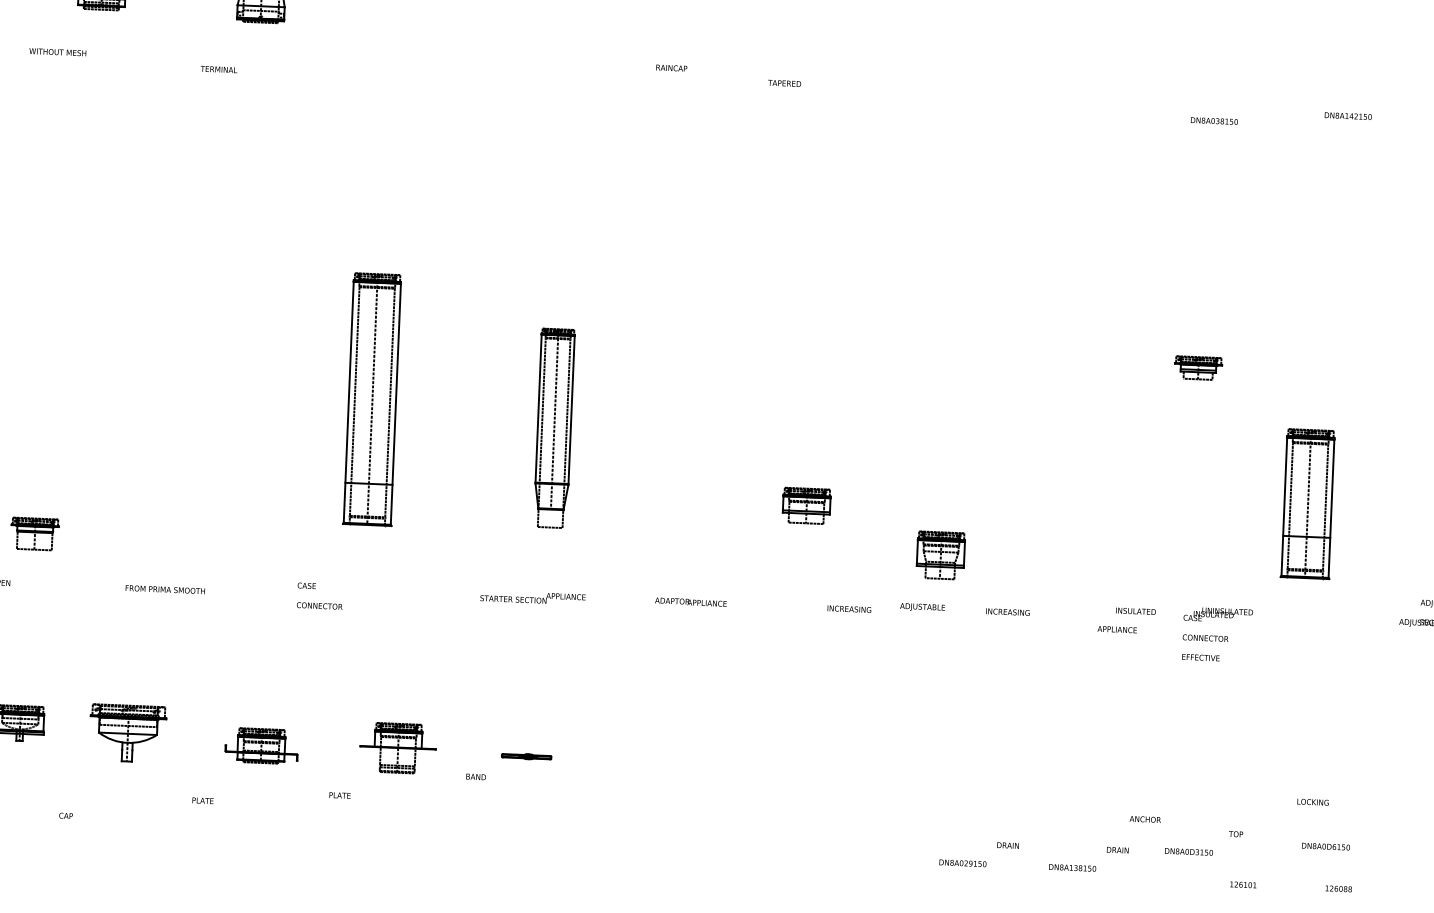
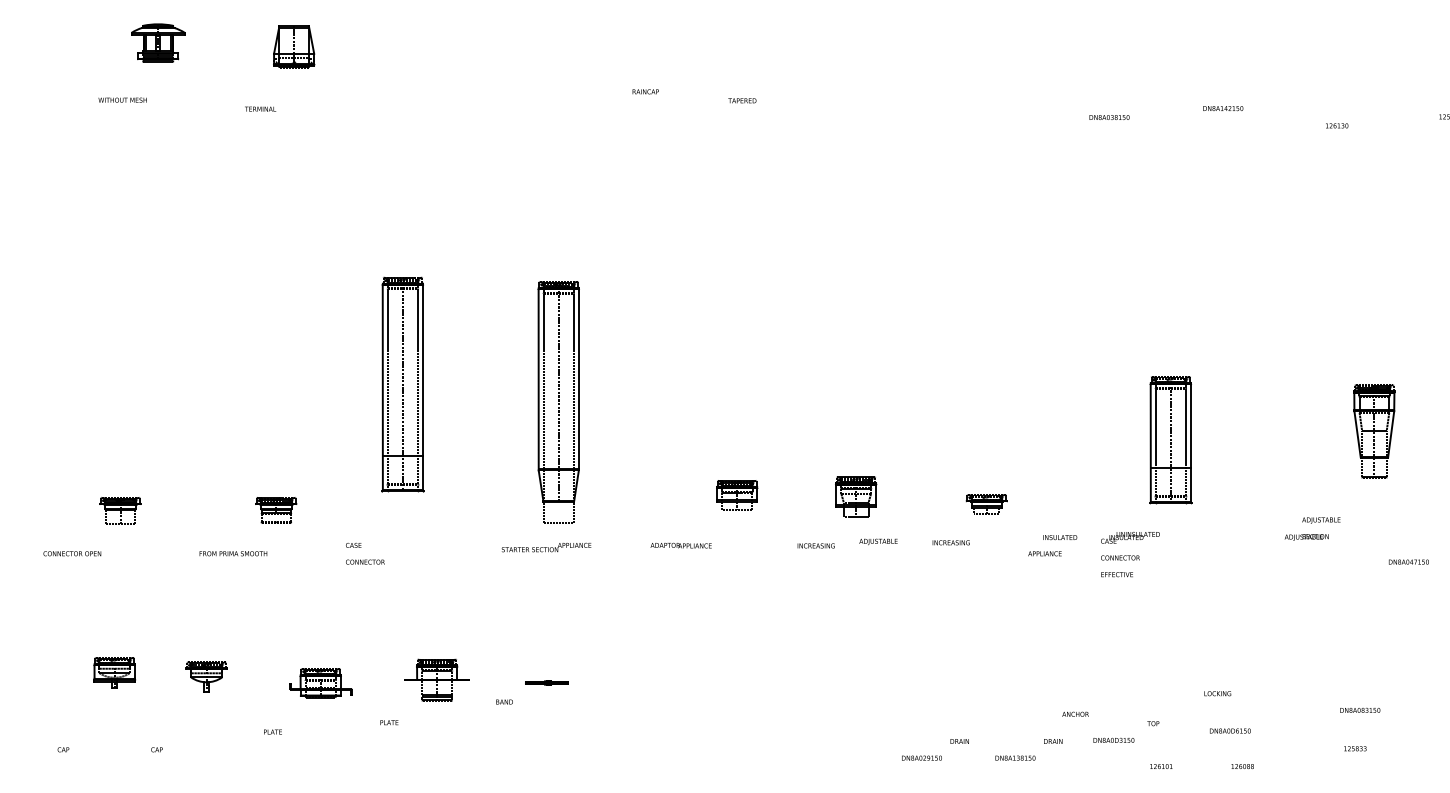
part: (1198, 368) -> (986, 504), moved
part: (554, 428) -> (558, 402), size x1.43
part: (1307, 504) -> (1170, 440), moved
part: (807, 505) -> (737, 495), moved
part: (218, 541) -> (276, 510), added
part: (941, 554) -> (856, 496), moved
part: (127, 732) -> (206, 676), size x0.62

